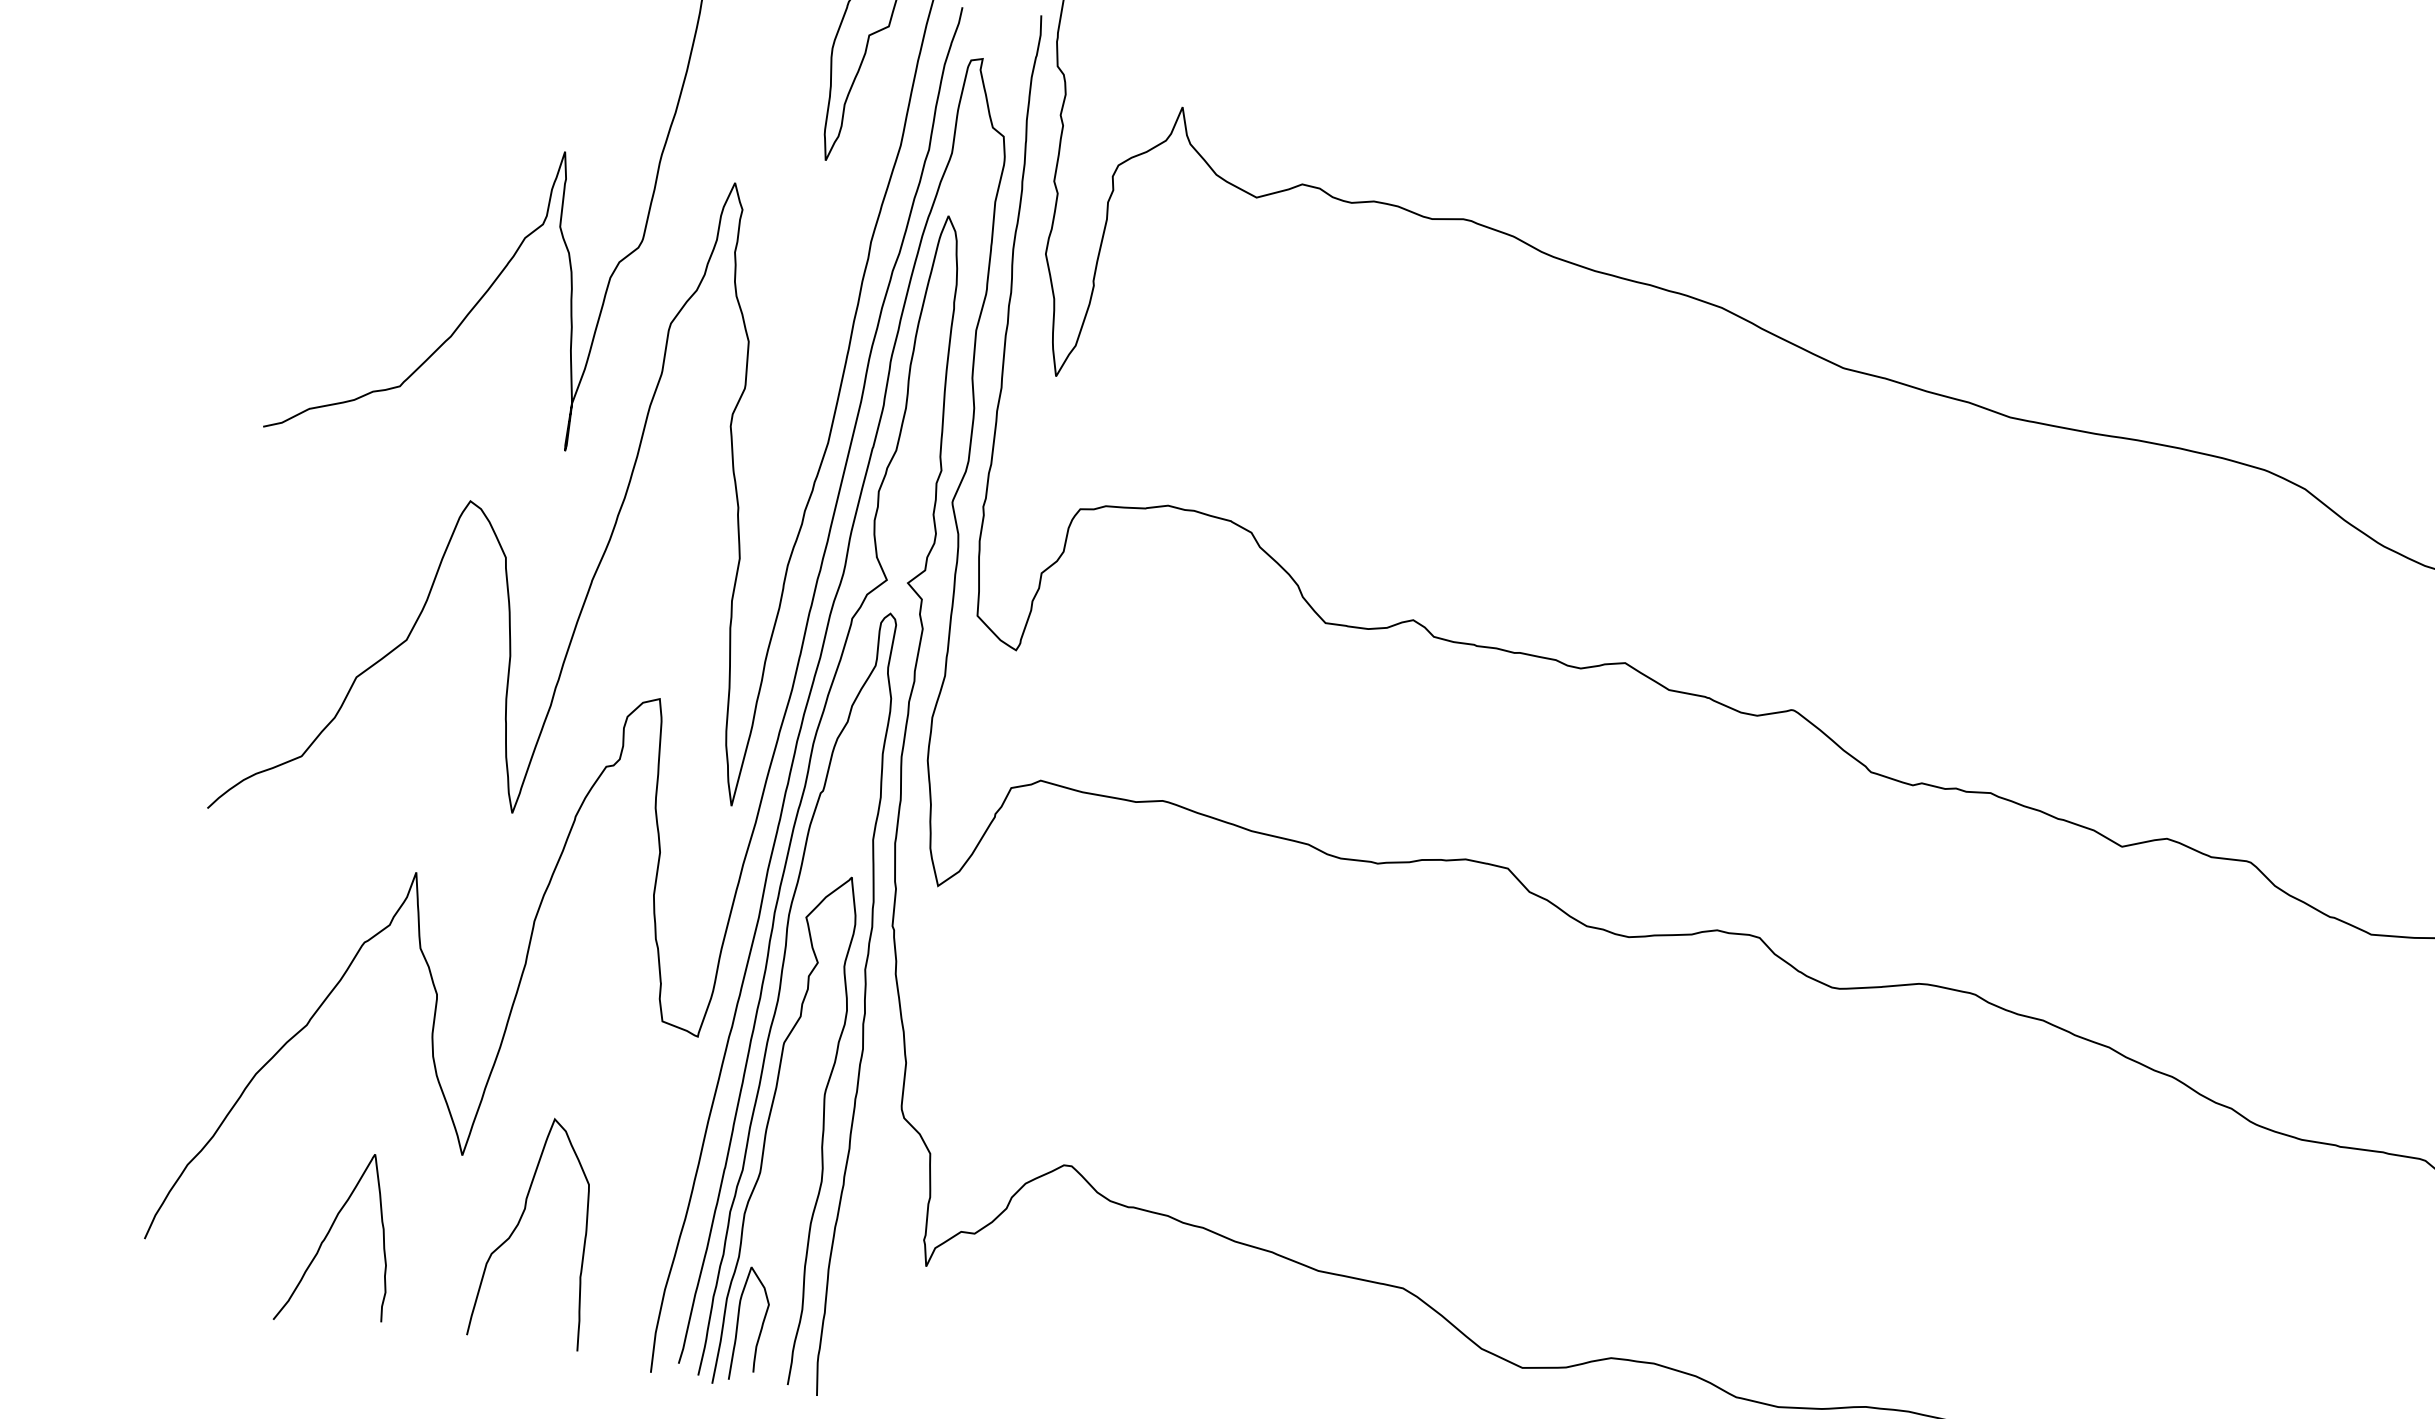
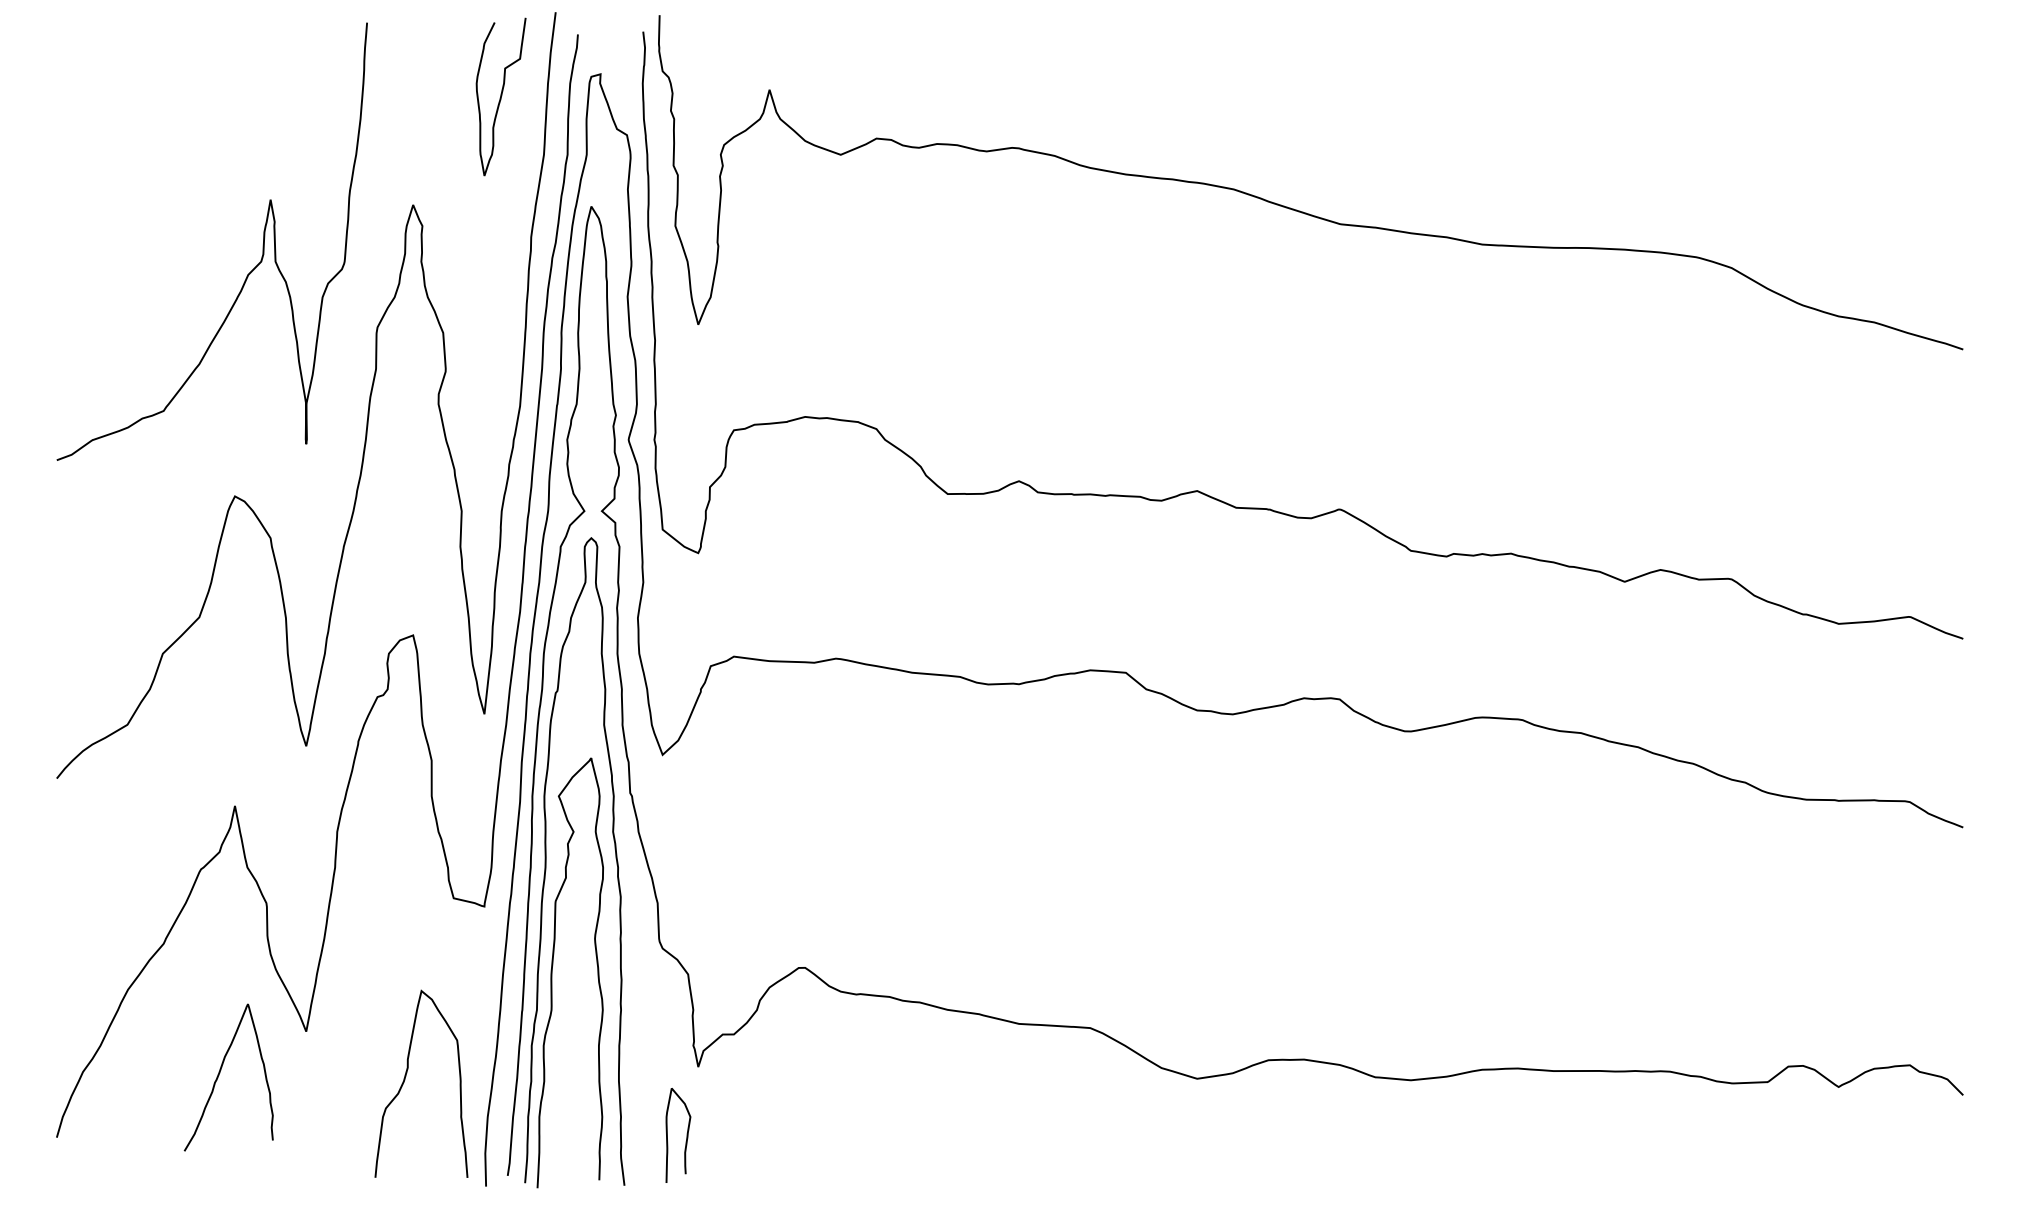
curve: (520, 1223) -> (405, 1080), moved
curve: (330, 1232) -> (220, 1073), moved
curve: (761, 1326) -> (686, 1135), moved

